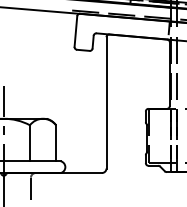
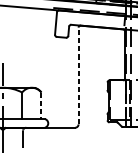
line: (106, 102) -> (78, 75), solid -> dashed
line: (56, 143) -> (41, 105), solid -> dashed

